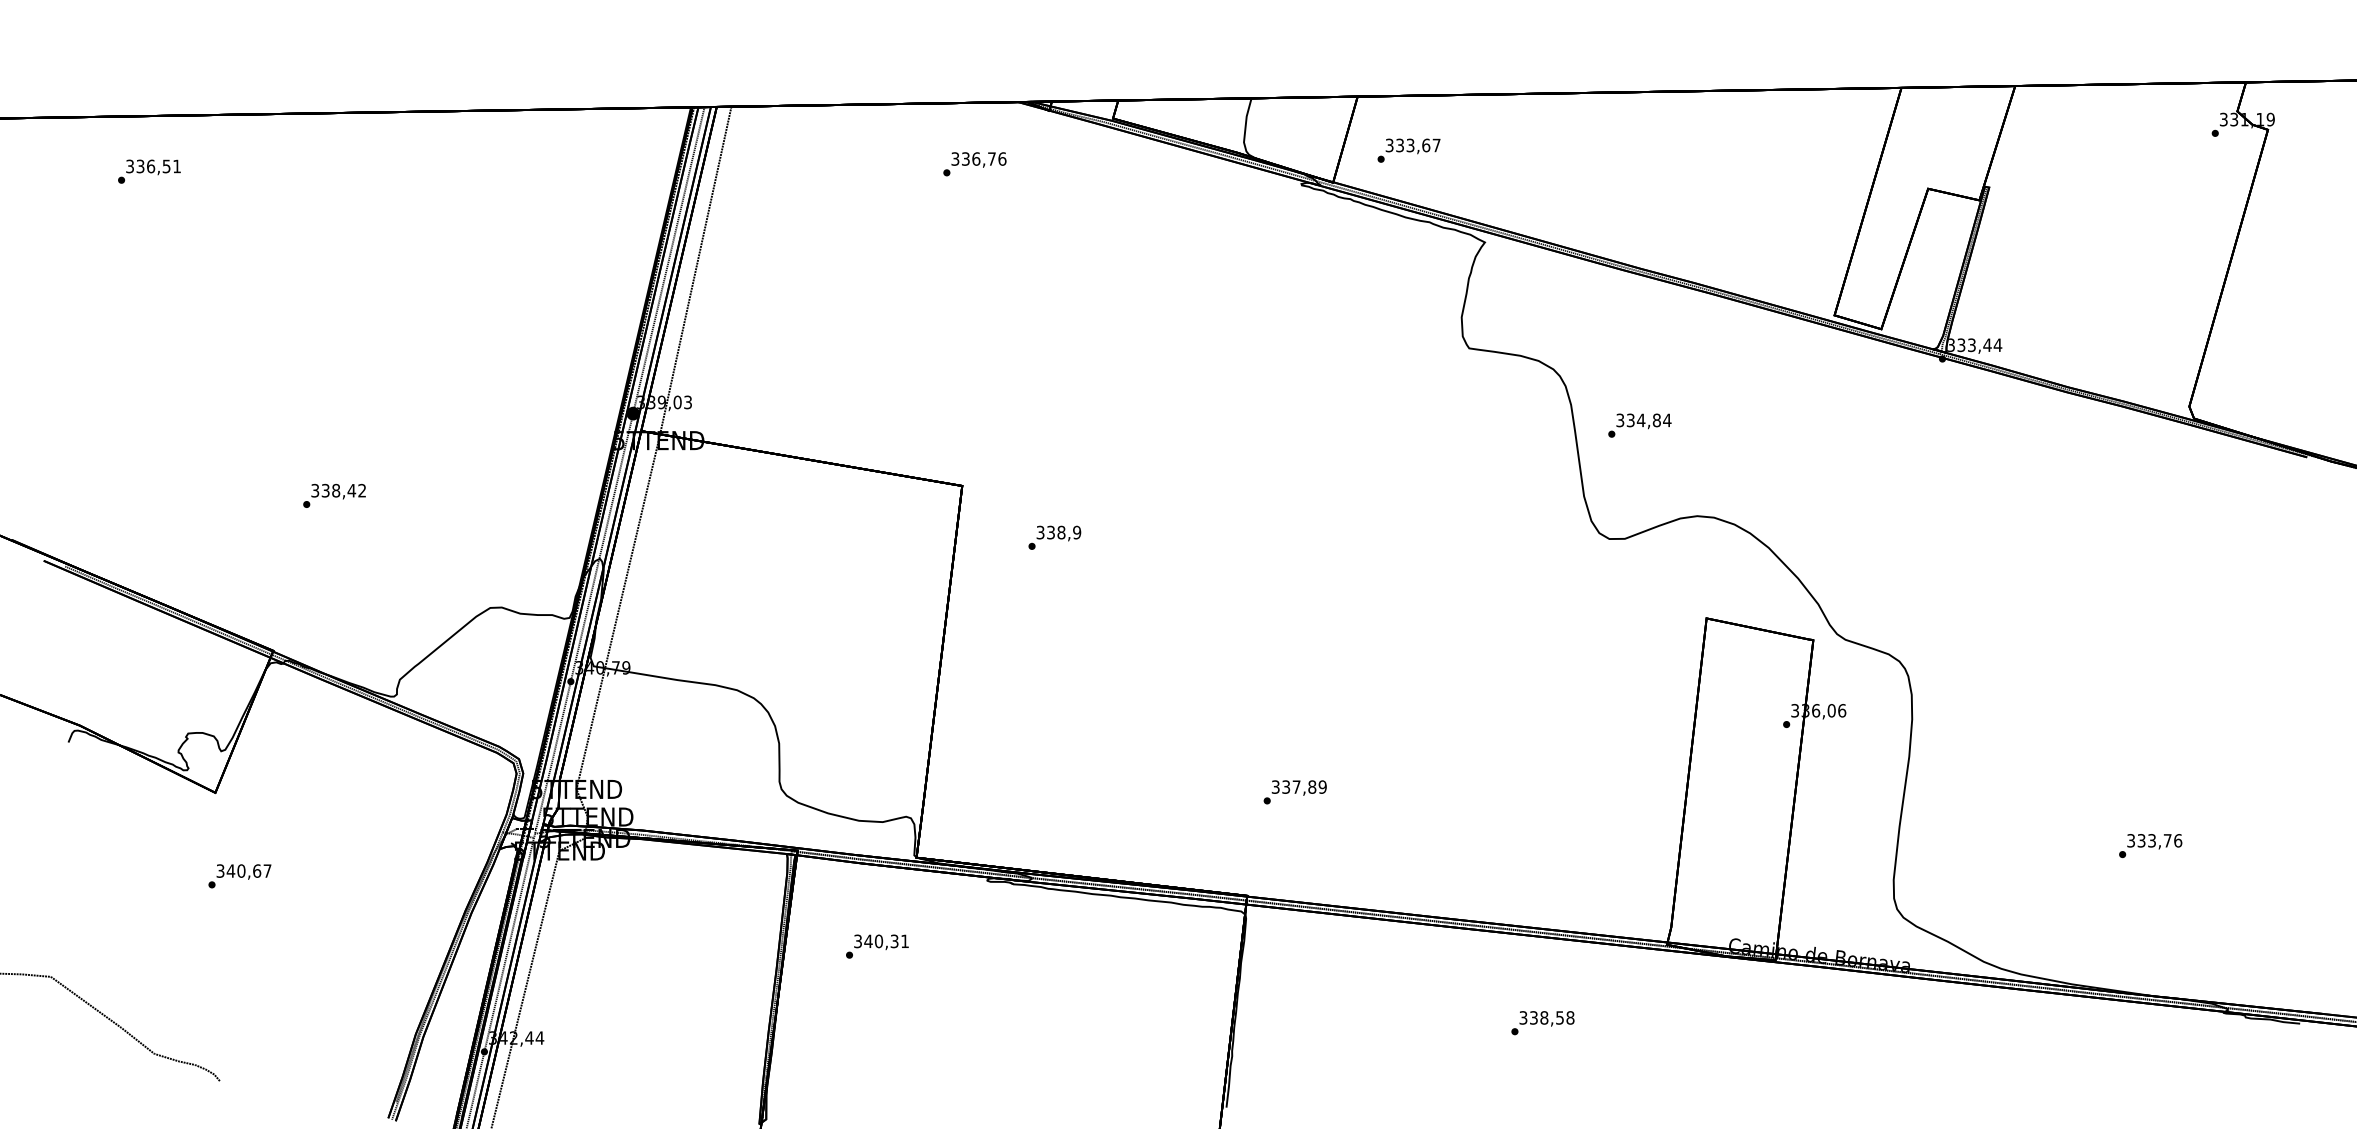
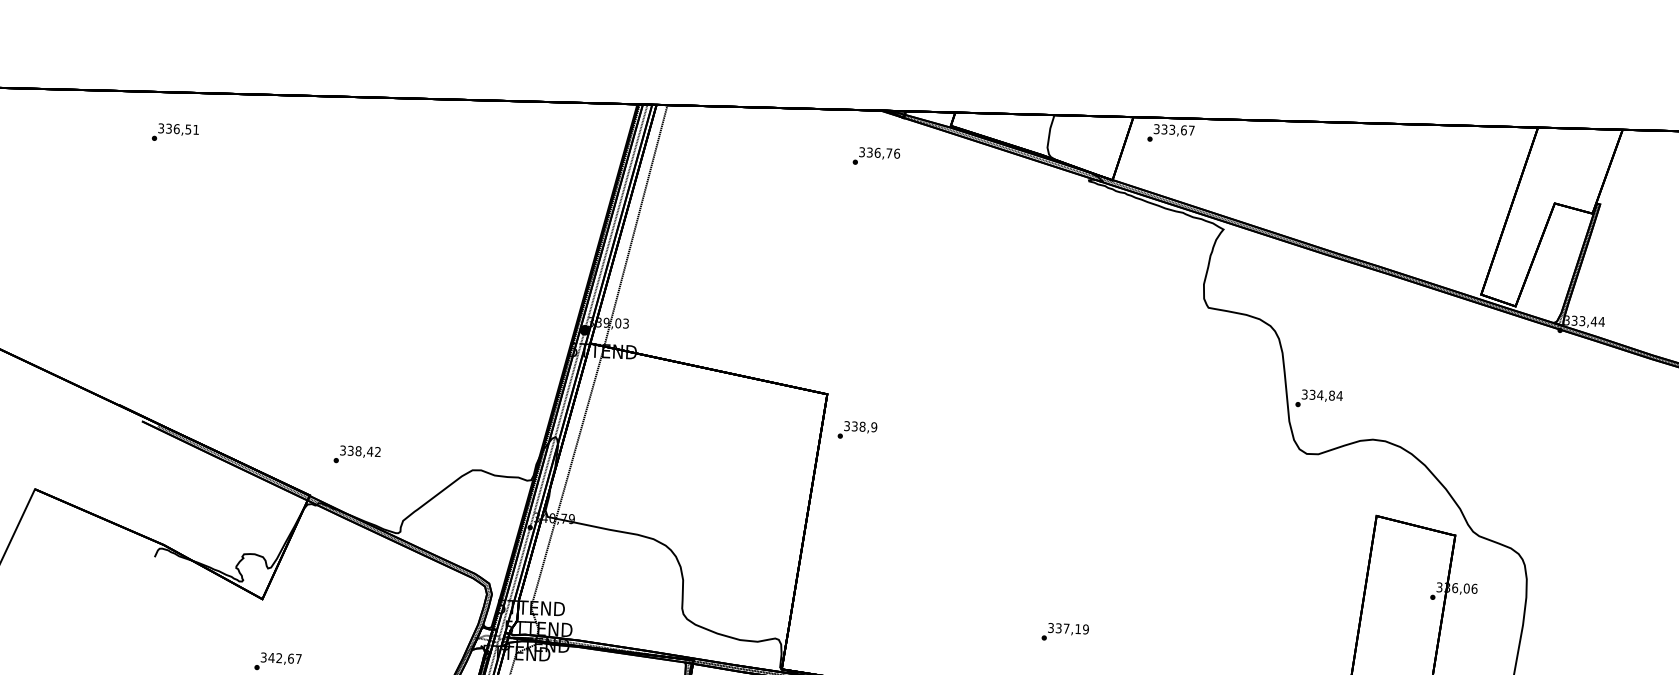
text: (1408, 150) -> (1170, 133), moved
text: (974, 164) -> (876, 156), moved
text: (149, 171) -> (175, 132), moved
text: (1639, 425) -> (1318, 398), moved
text: (334, 495) -> (357, 454), moved
text: (1054, 537) -> (857, 430), moved
text: (1312, 786) -> (1078, 628), 337,89 -> 337,19
text: (241, 870) -> (279, 657), 340,67 -> 342,67

